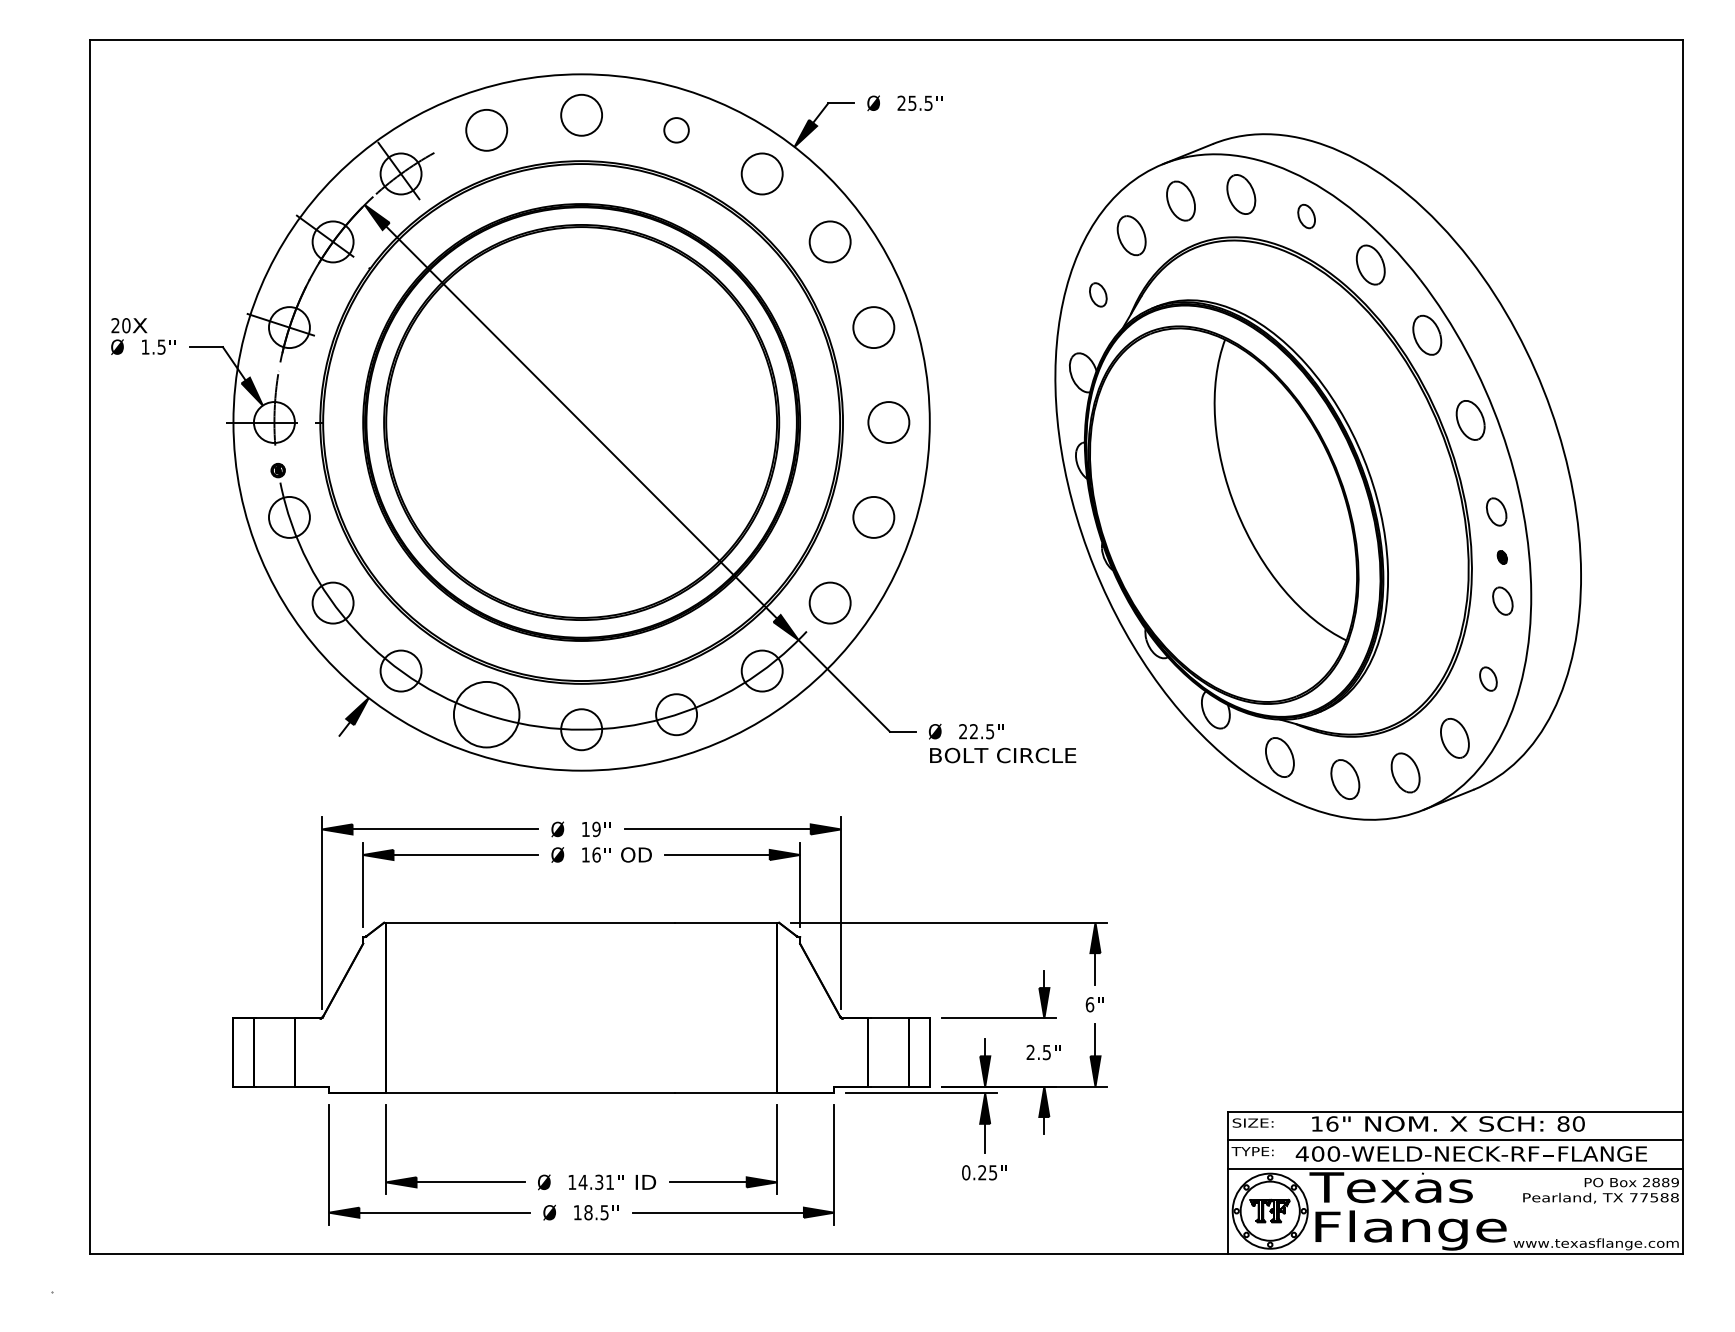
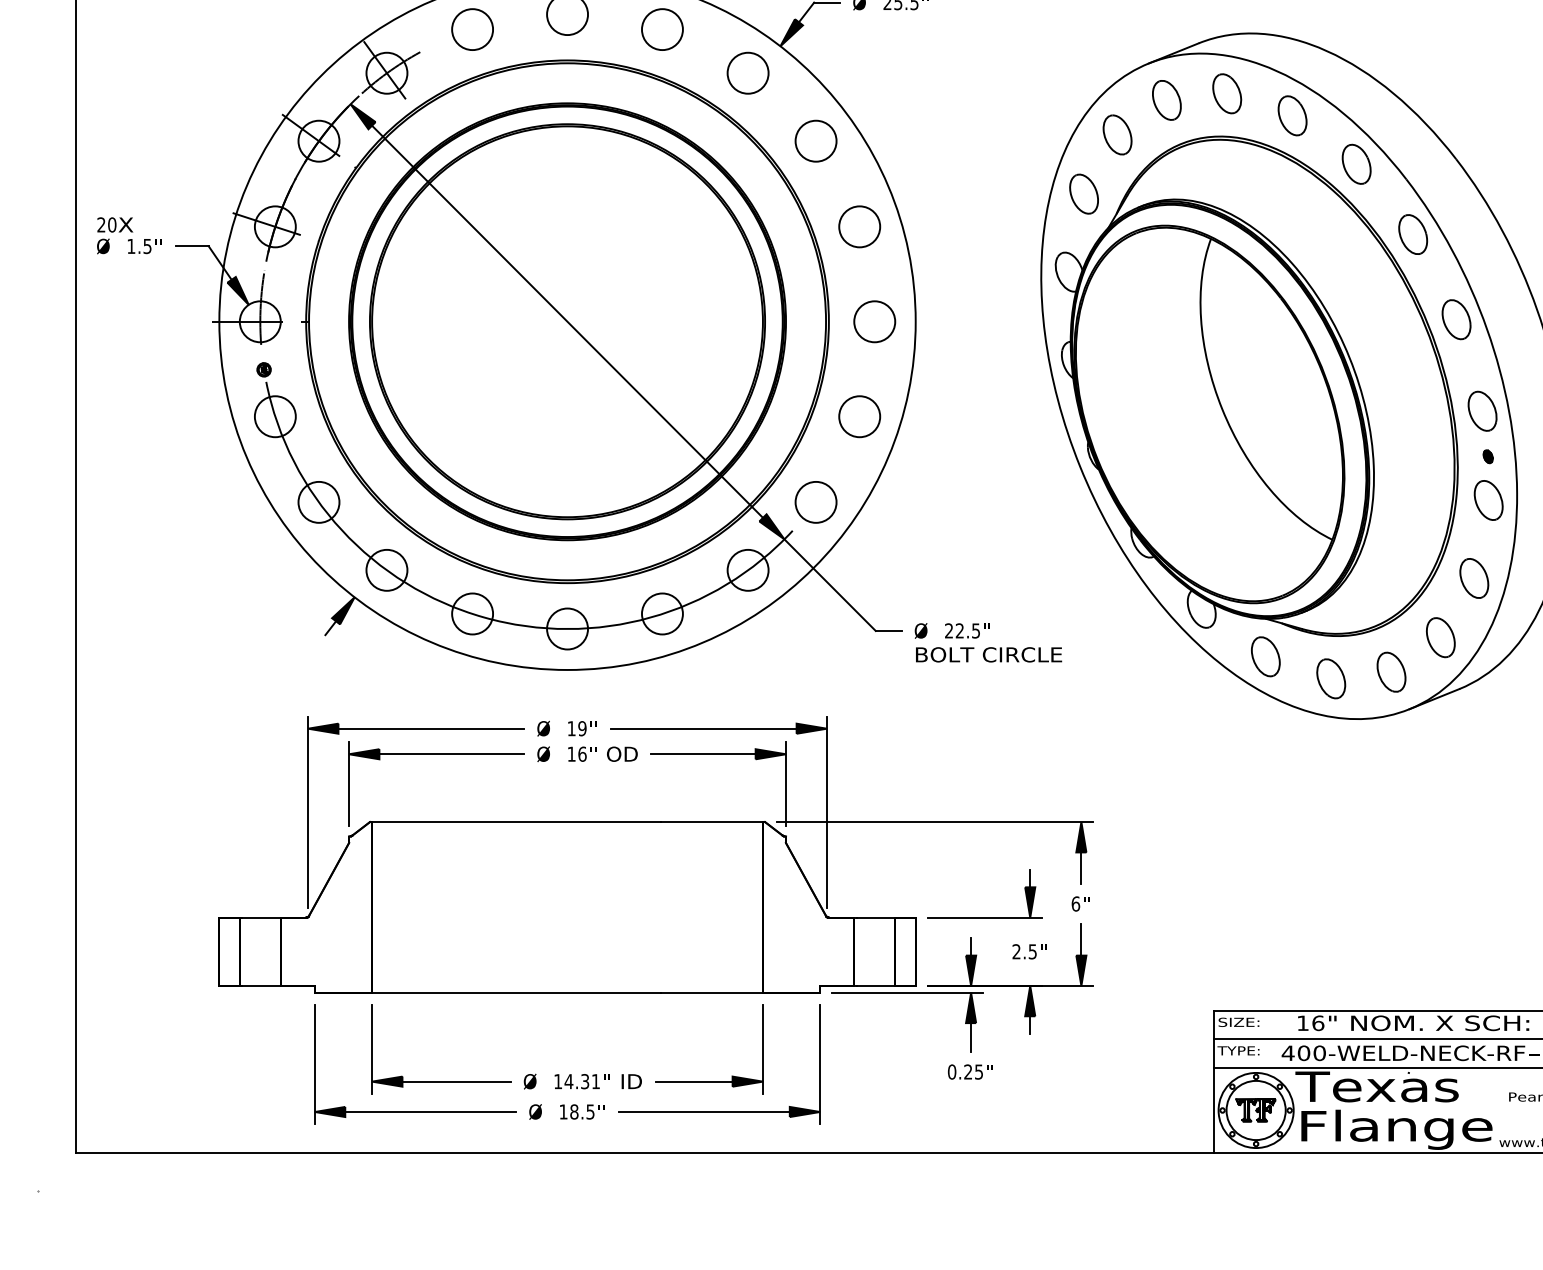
circle: (676, 129) -> (662, 28), size x1.67
part: (1306, 216) -> (1292, 115), size x1.67
part: (1098, 294) -> (1084, 193), size x1.67
part: (1496, 511) -> (1482, 410), size x1.43
part: (1502, 600) -> (1488, 499), size x1.43
part: (1488, 678) -> (1474, 577), size x1.67
circle: (486, 714) -> (472, 613), size x0.62

